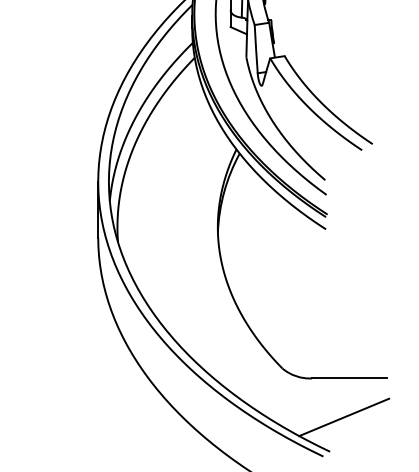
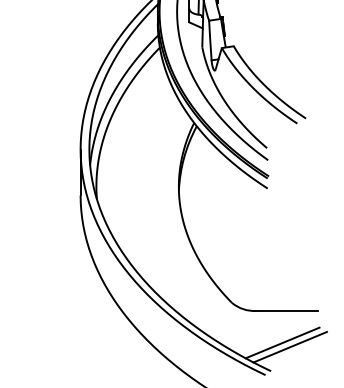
line: (352, 421) -> (289, 346), added

